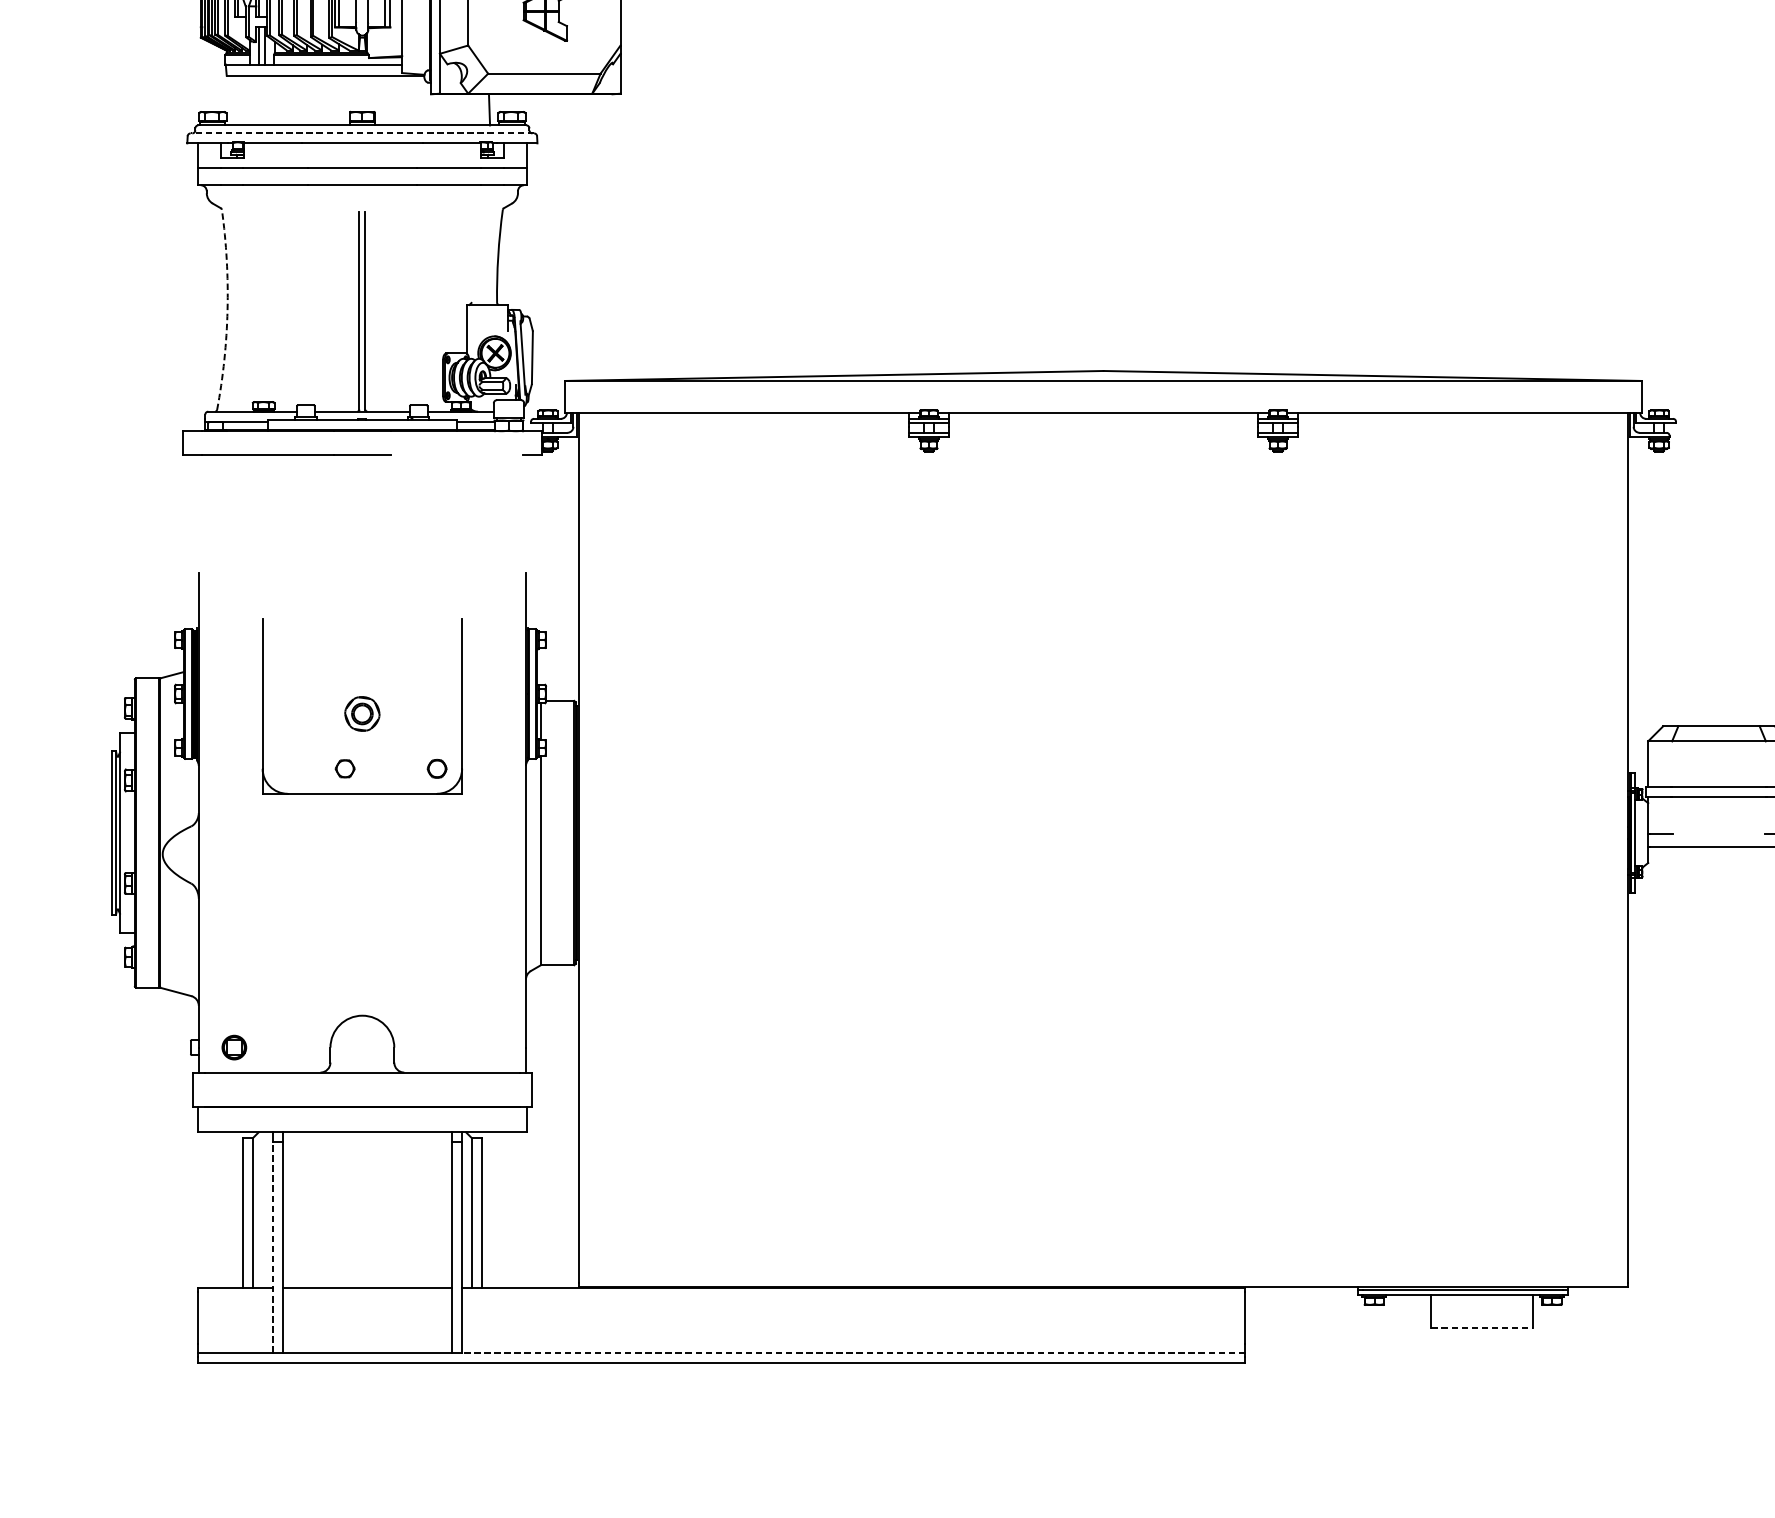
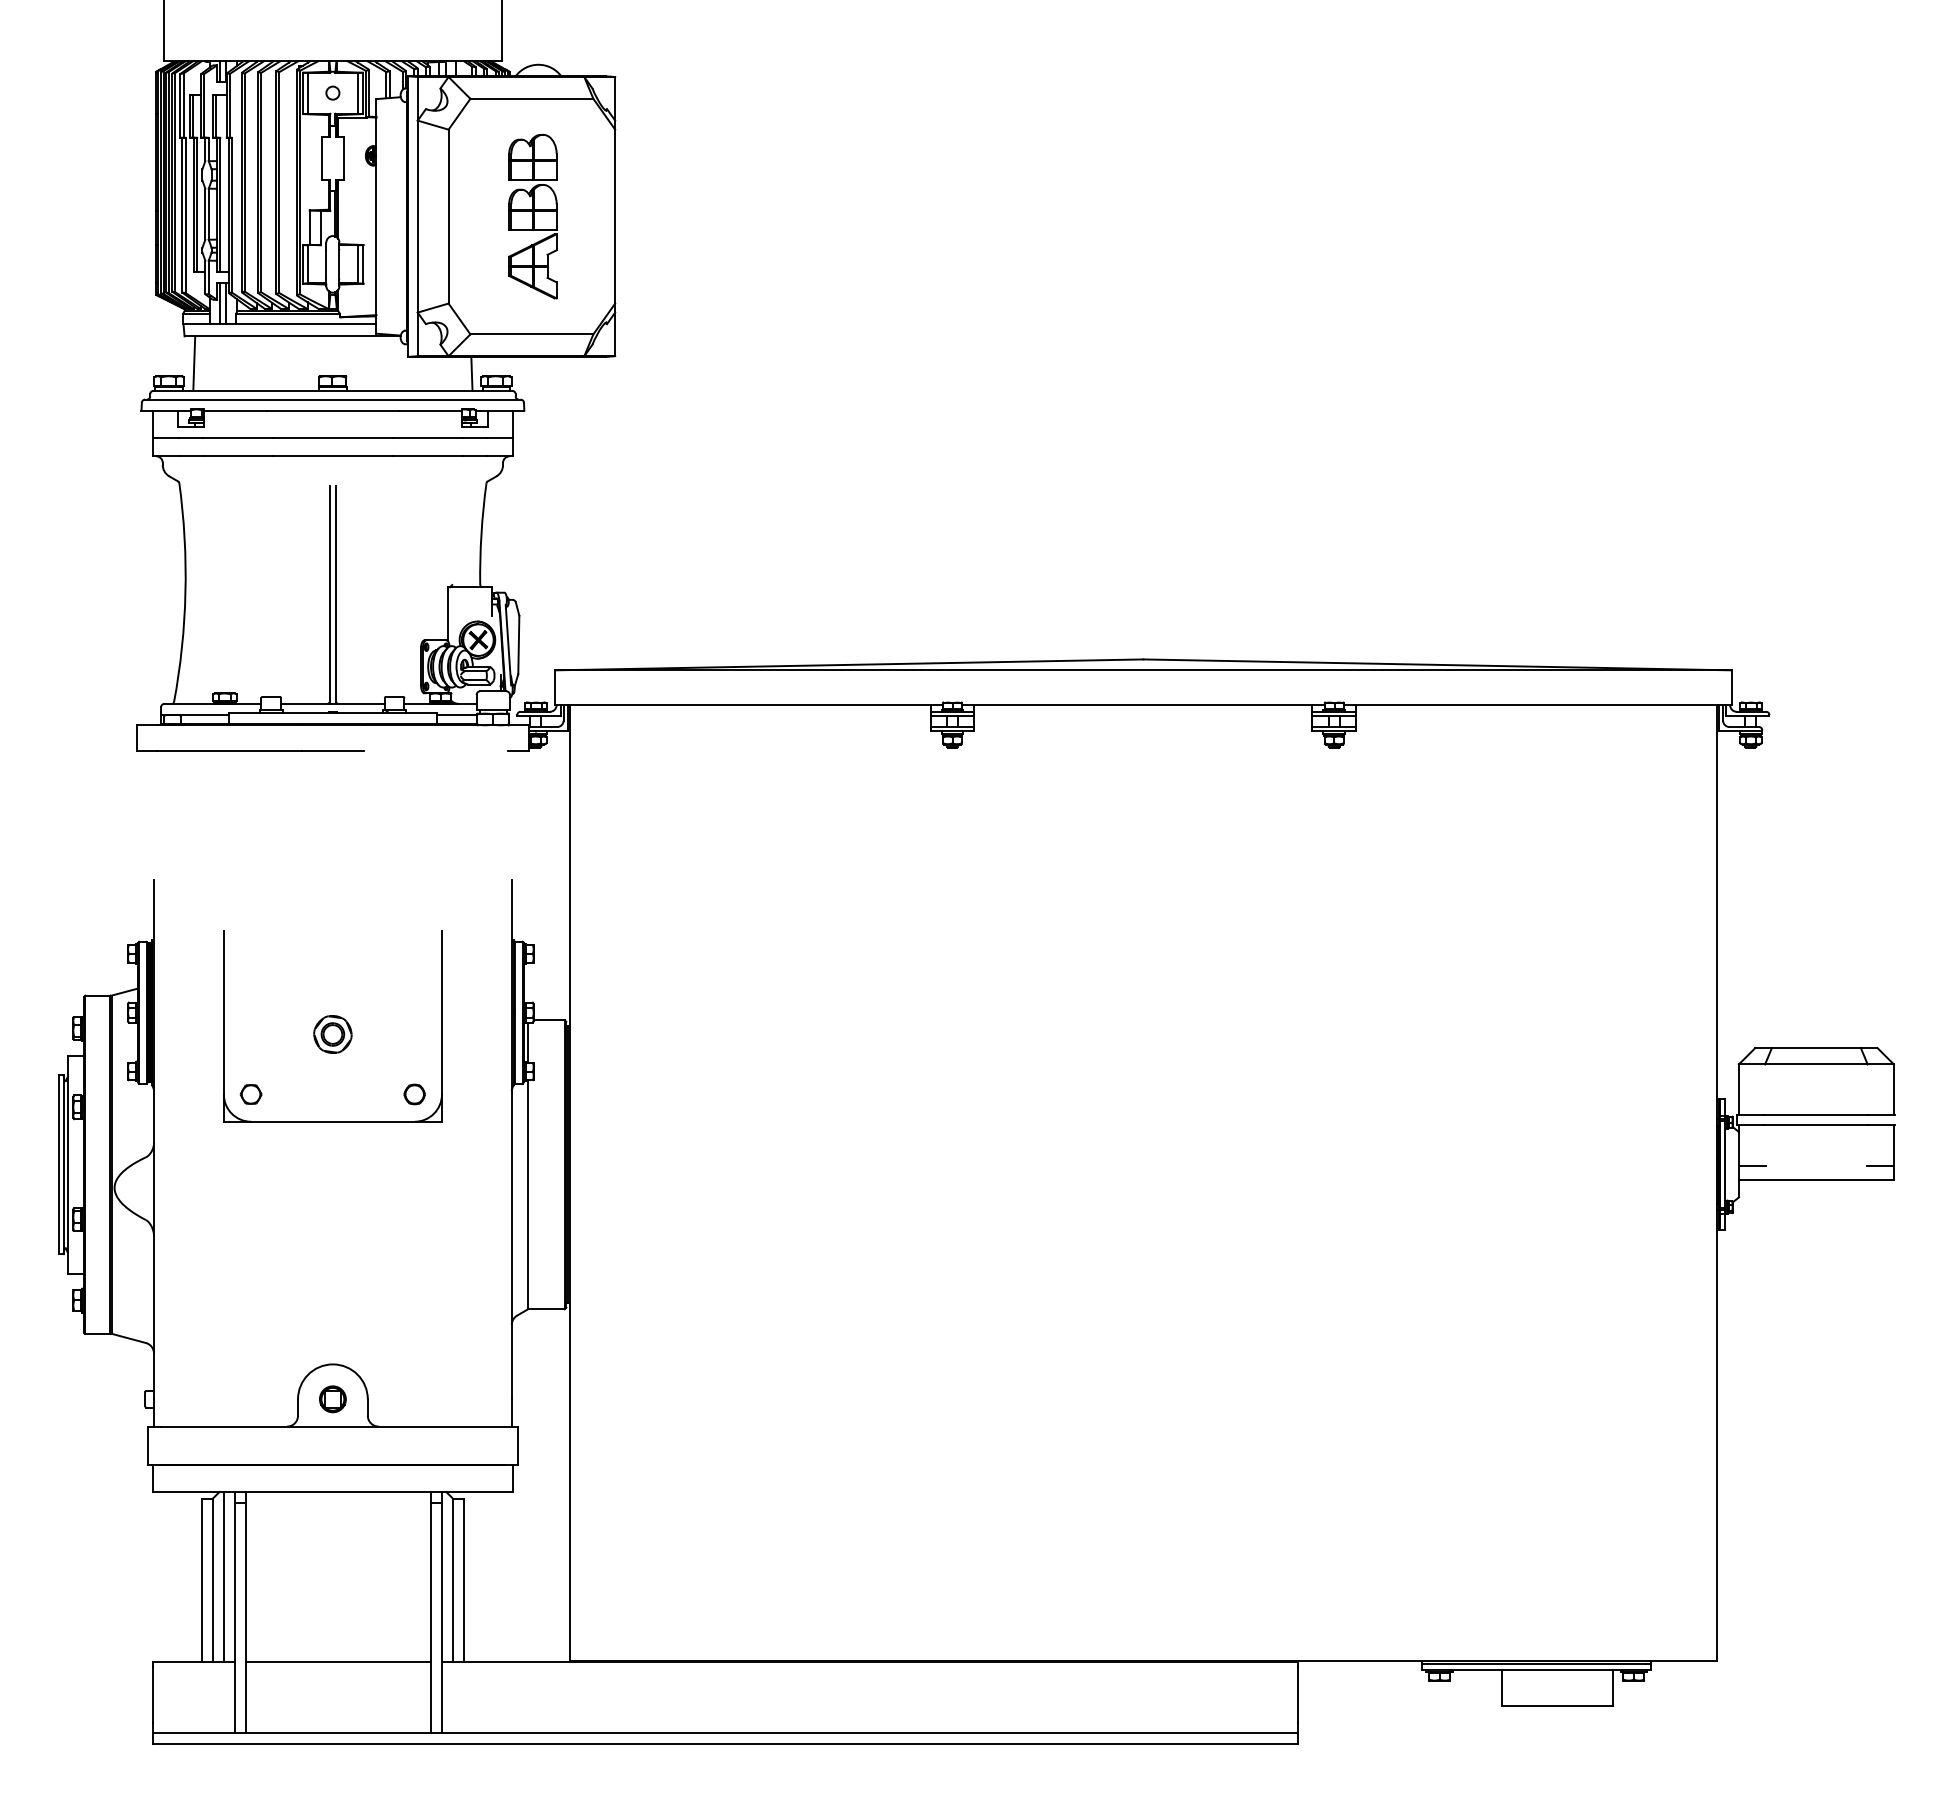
line: (235, 100) -> (194, 363), added
line: (362, 133) -> (332, 399), dashed -> solid
arc: (227, 309) -> (185, 592), dashed -> solid
part: (344, 768) -> (250, 1094), moved
part: (233, 1047) -> (332, 1399), moved
line: (262, 1210) -> (223, 1577), added
line: (272, 1247) -> (234, 1617), dashed -> solid
line: (1482, 1327) -> (1557, 1705), dashed -> solid
line: (853, 1353) -> (869, 1733), dashed -> solid

